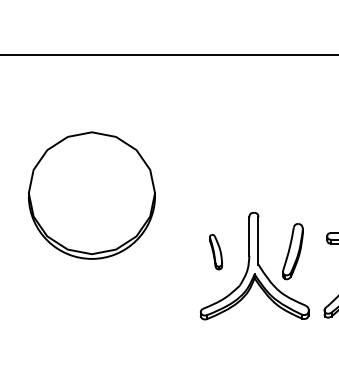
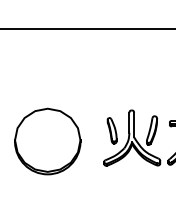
part: (91, 195) -> (47, 141), moved
part: (214, 251) -> (111, 130), size x1.43

